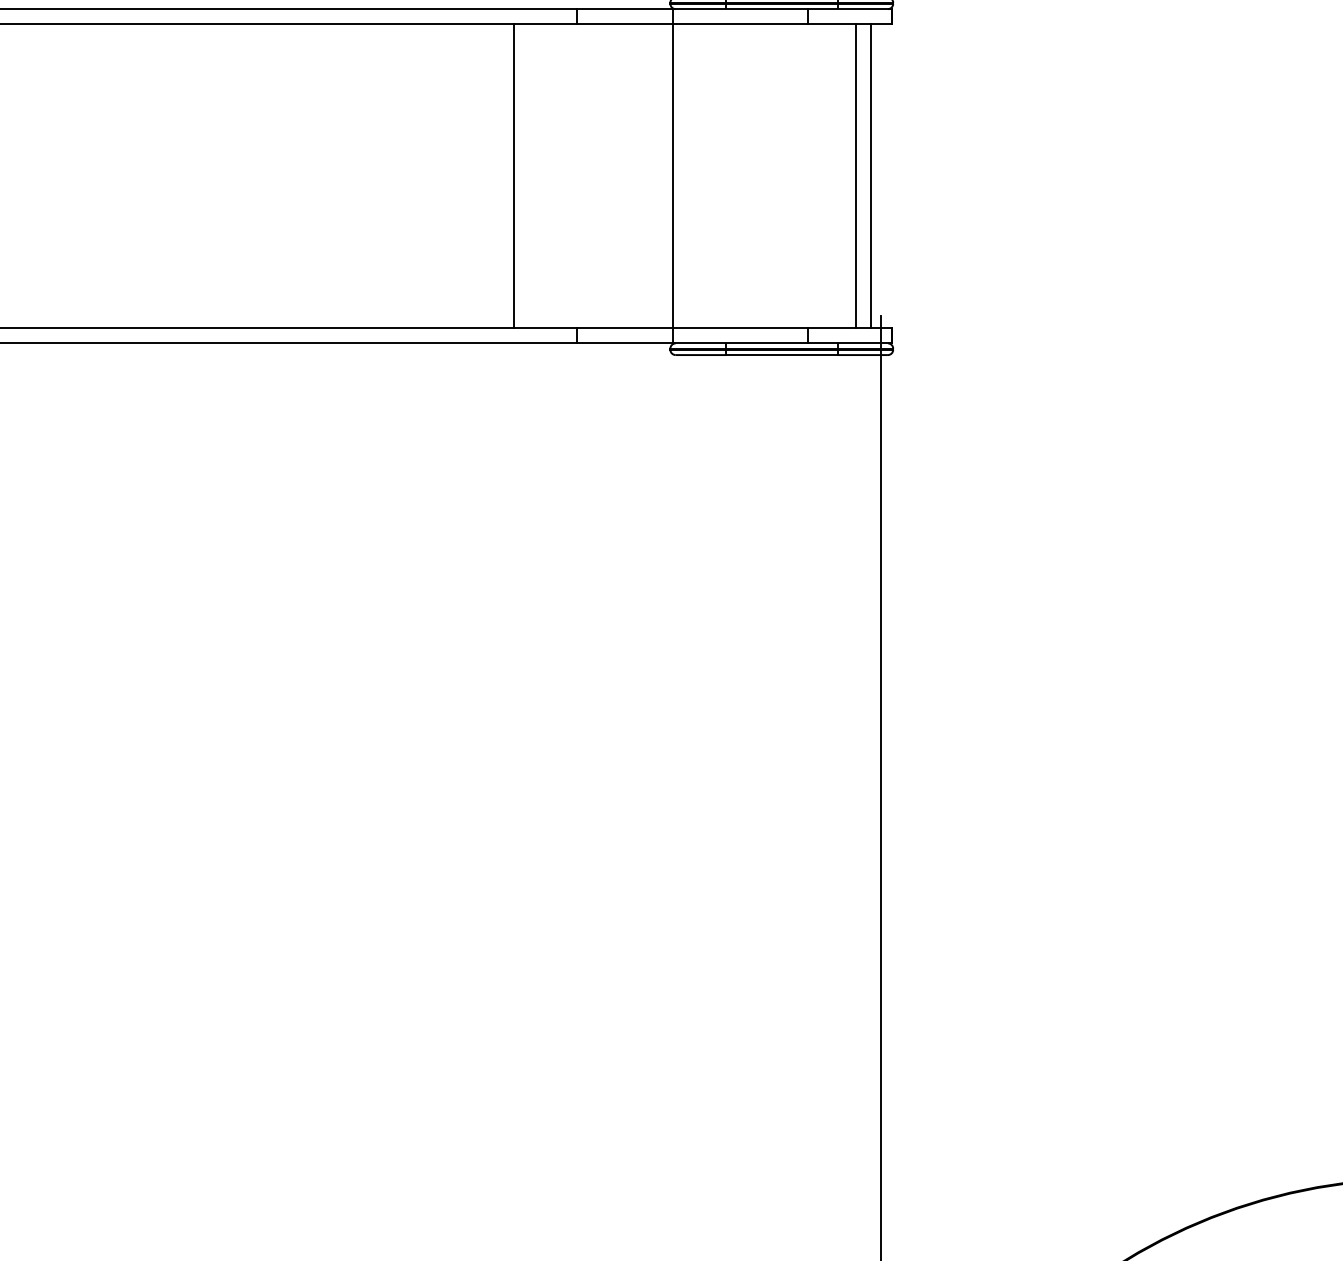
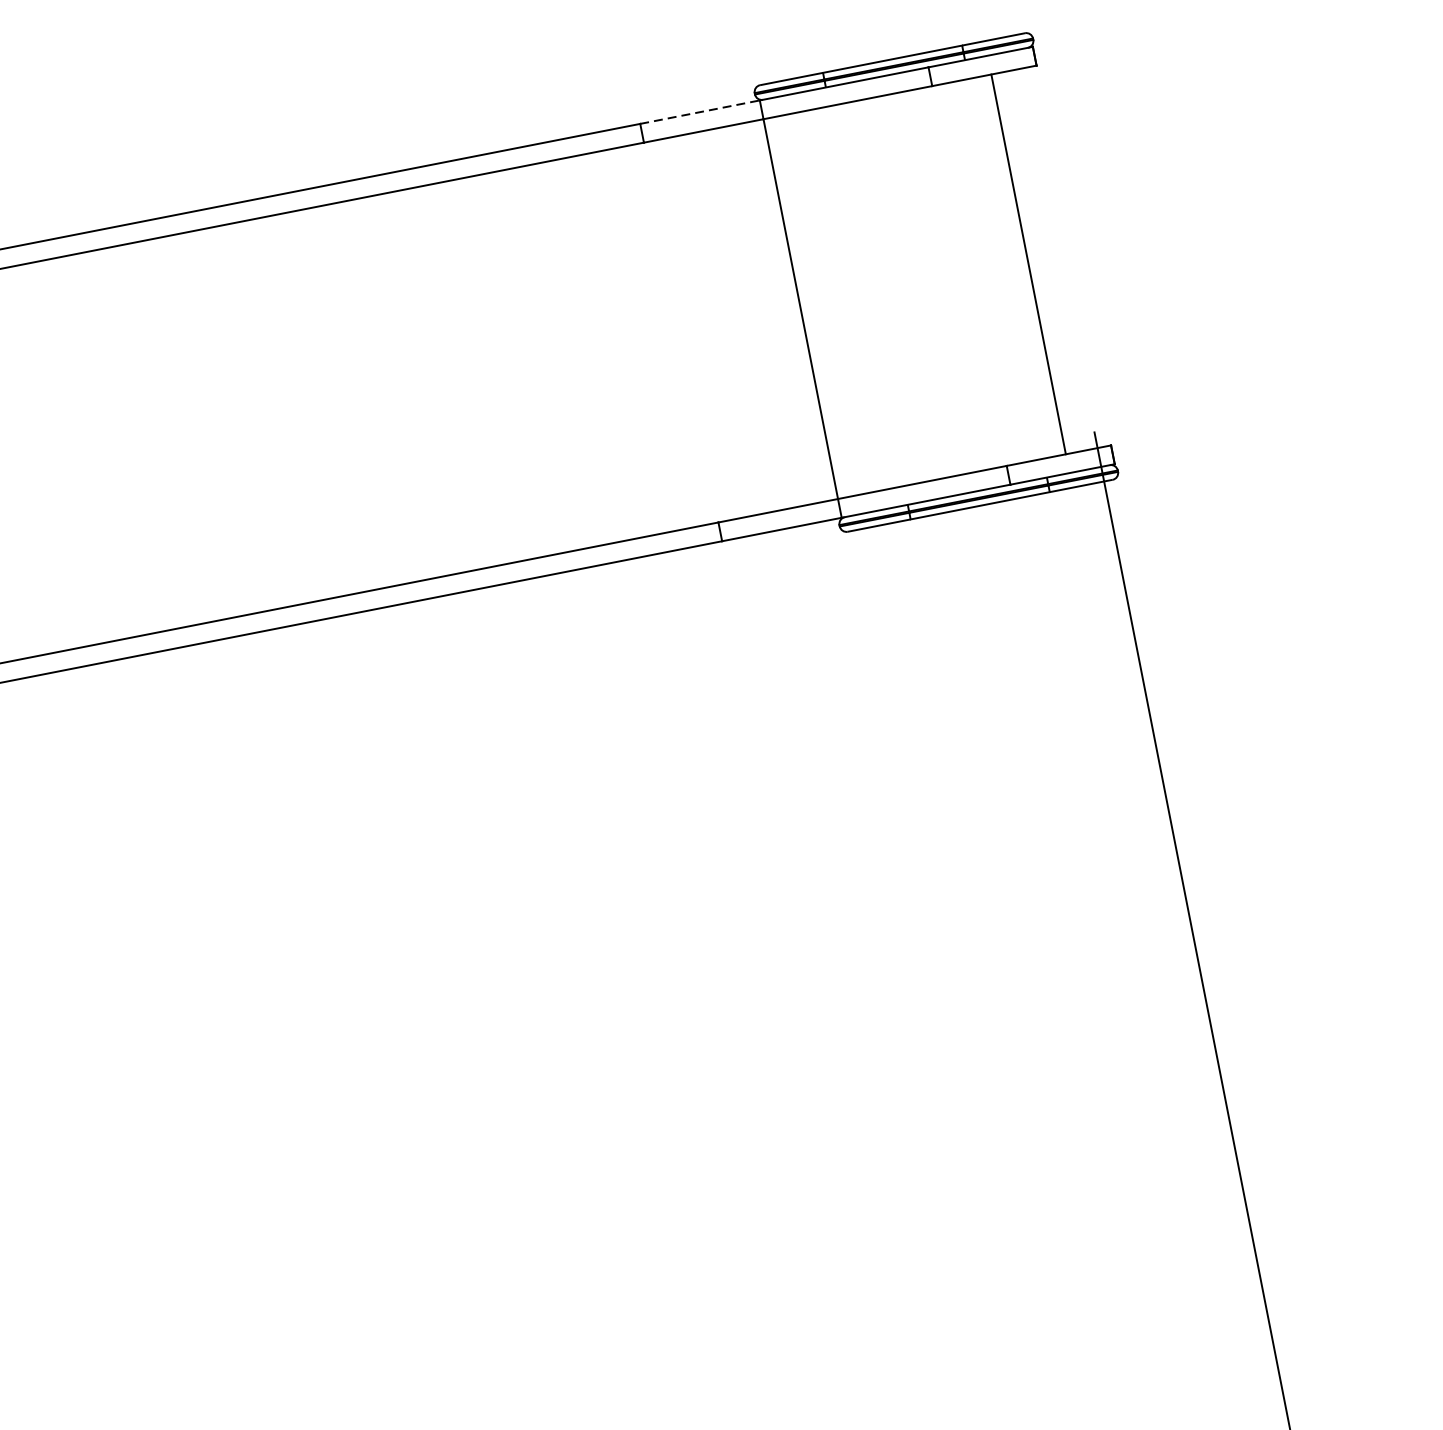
line: (625, 9) -> (700, 112), solid -> dashed
line: (513, 176) -> (601, 348), removed
line: (870, 176) -> (1047, 261), removed

